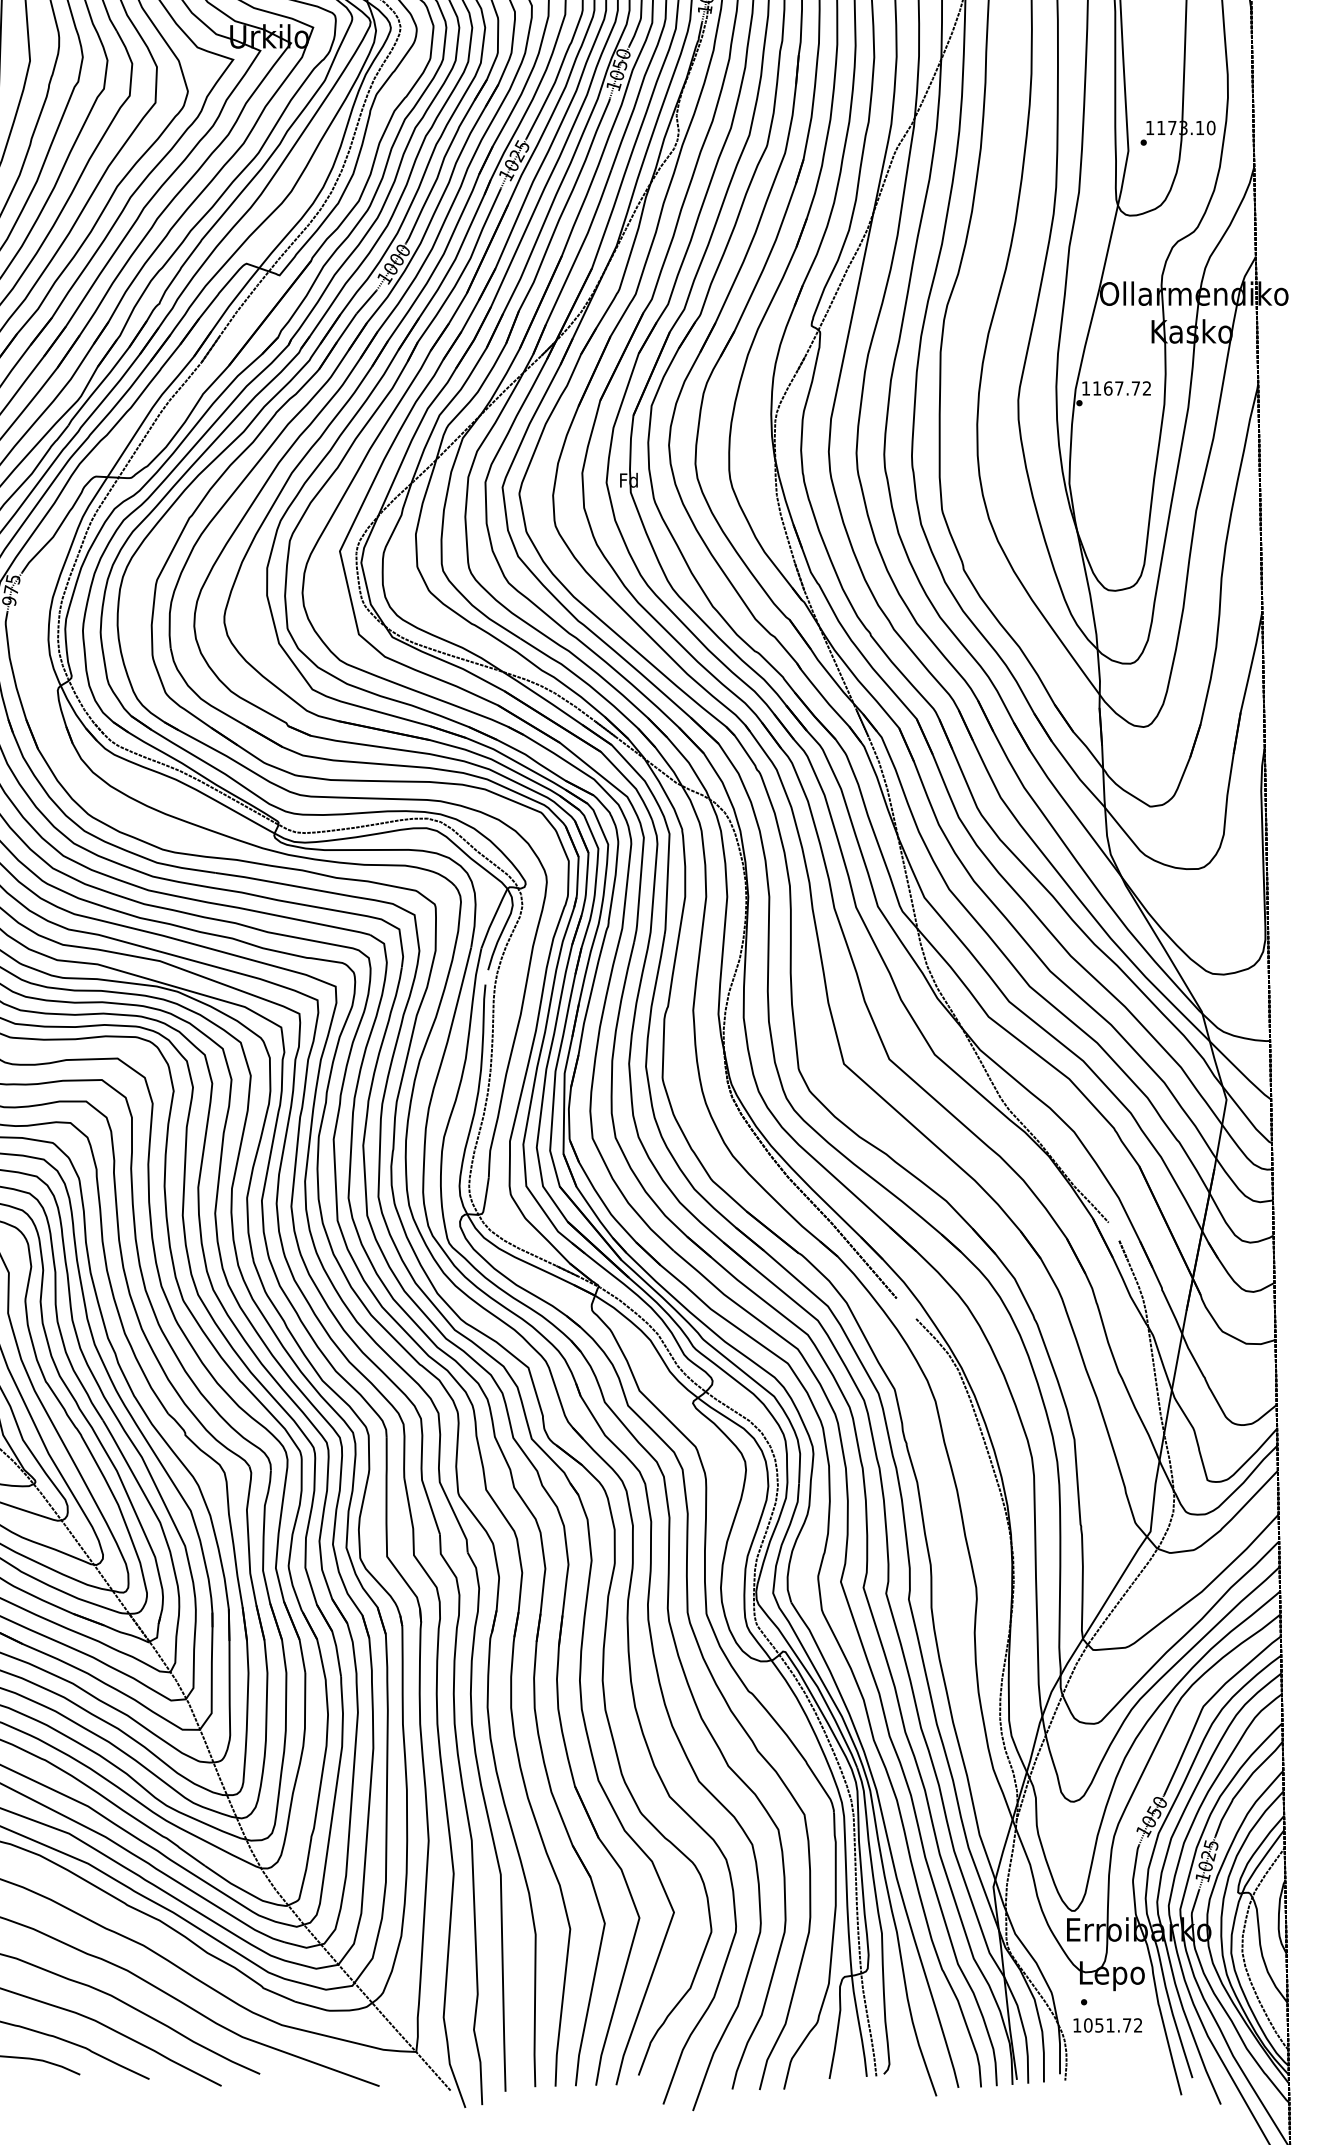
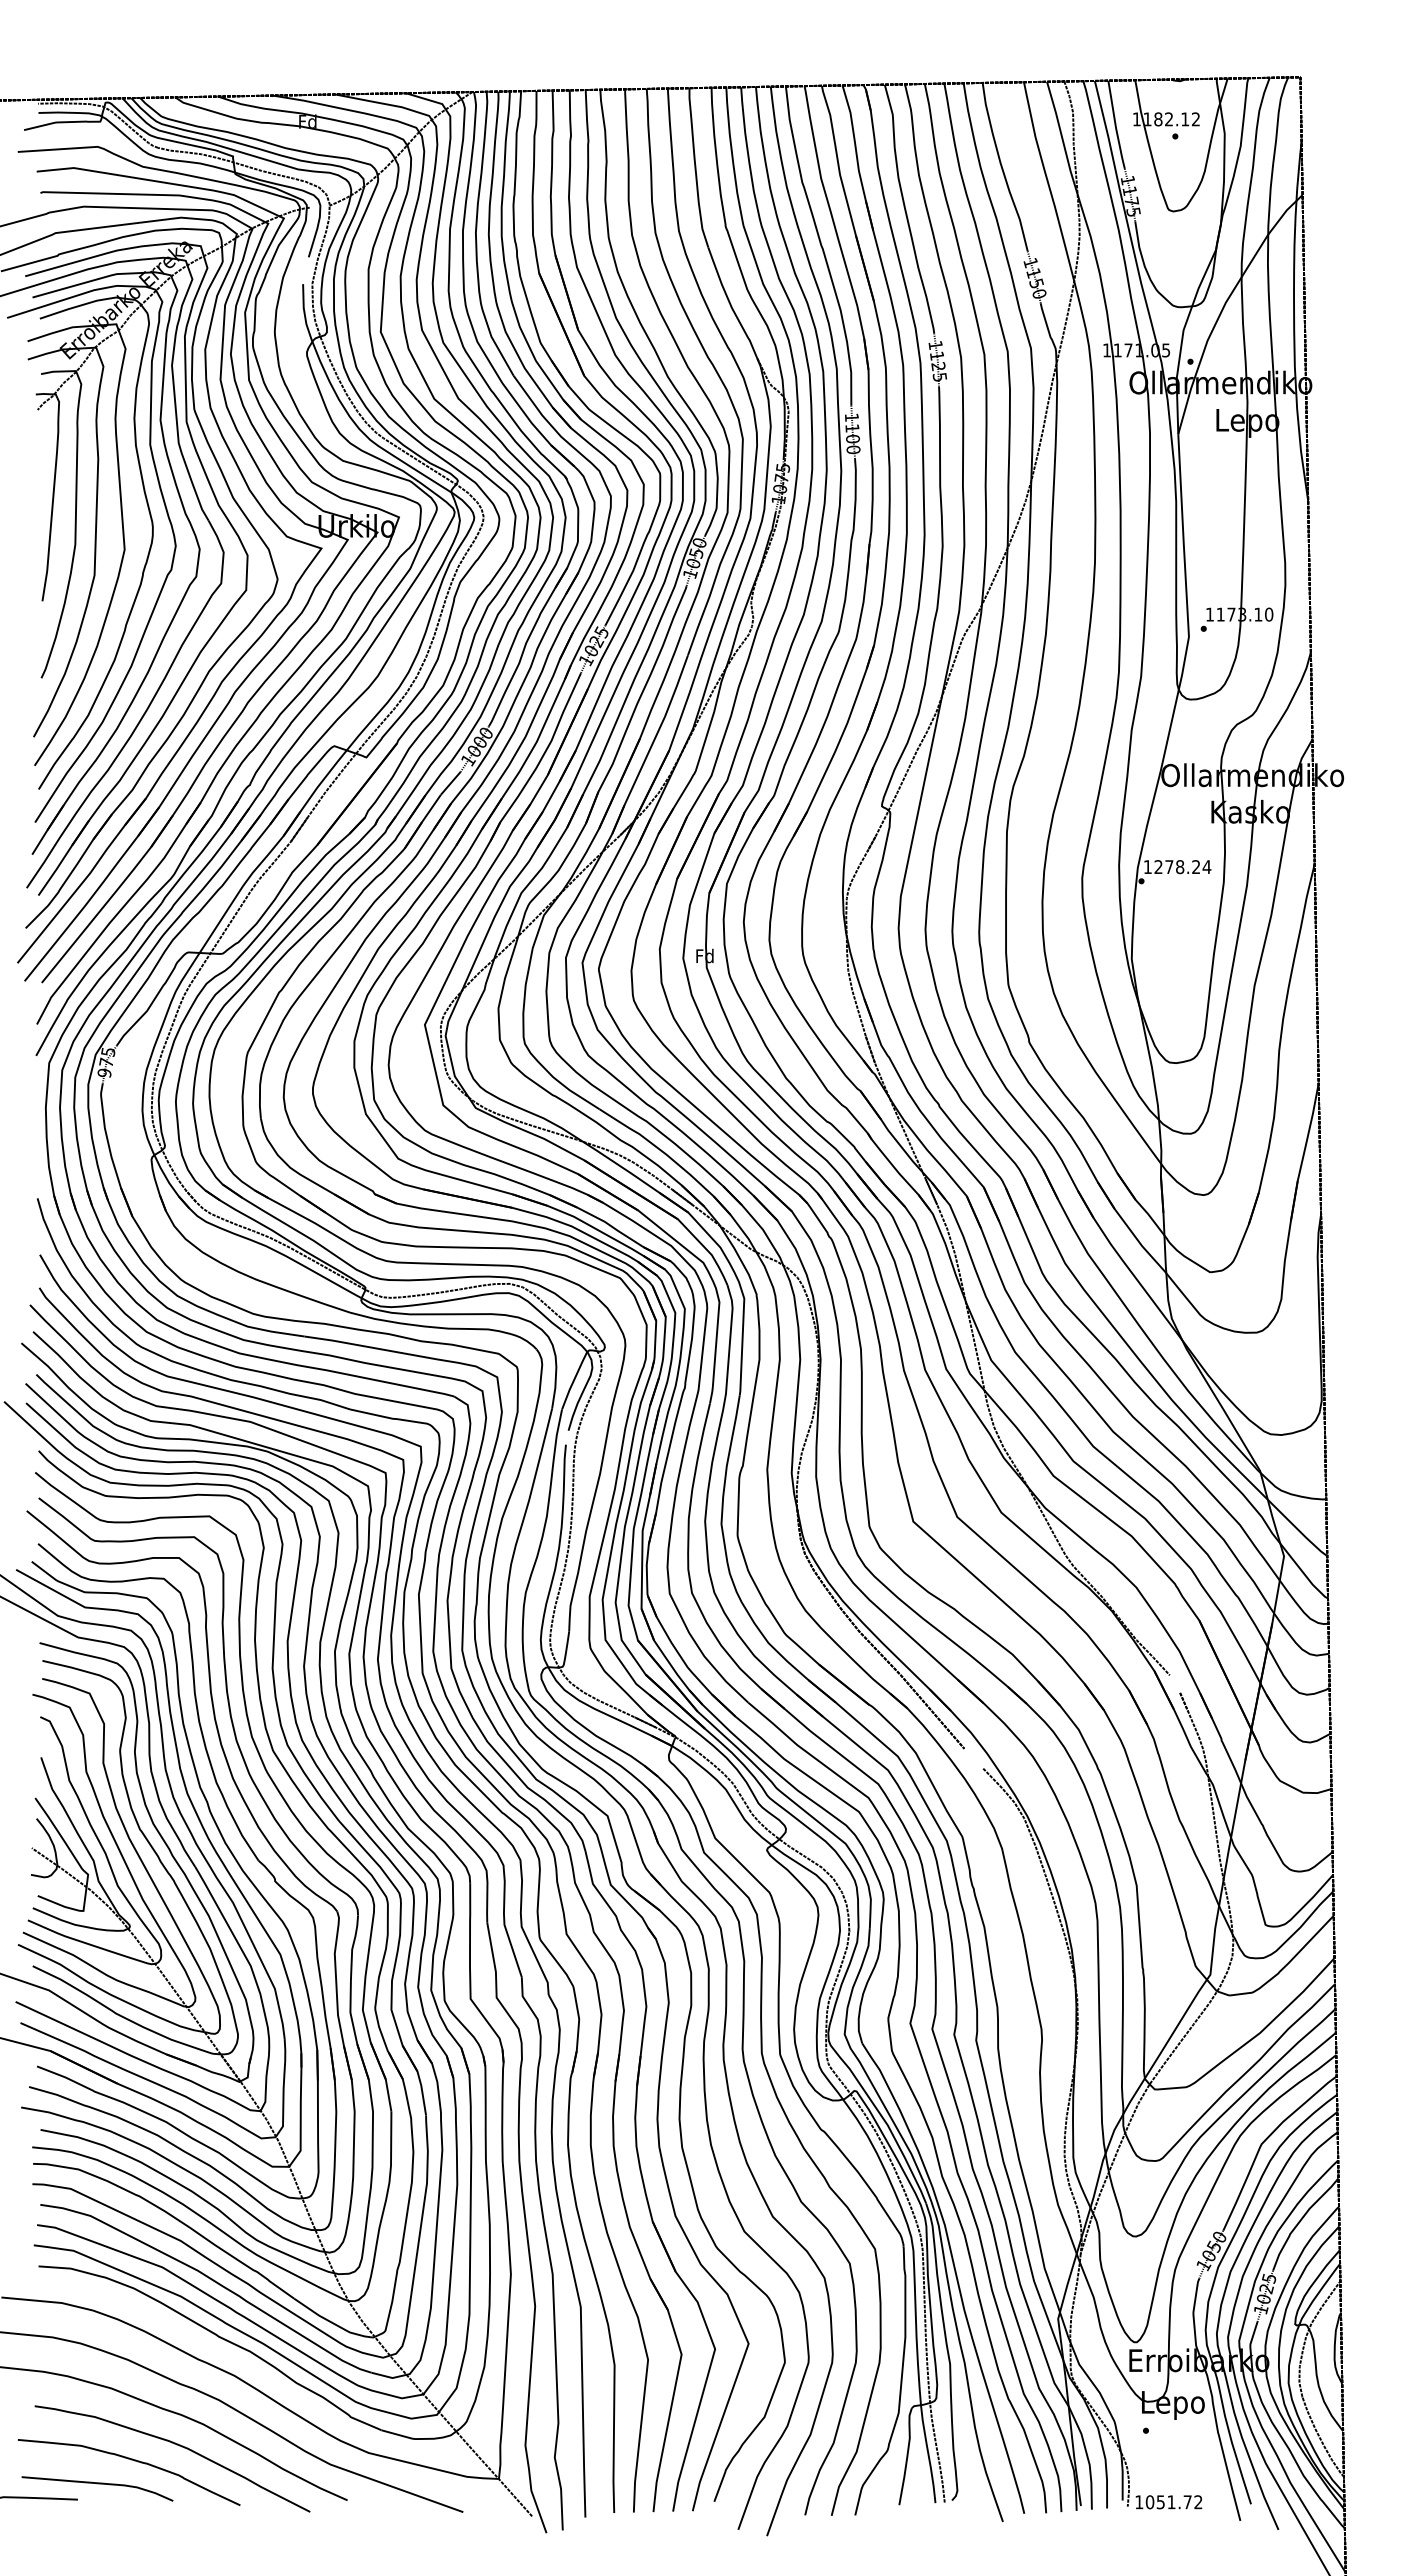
text: (1121, 388) -> (1182, 867), 1167.72 -> 1278.24
text: (1107, 2025) -> (1168, 2502), moved

